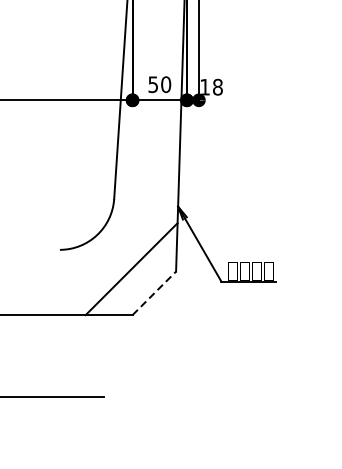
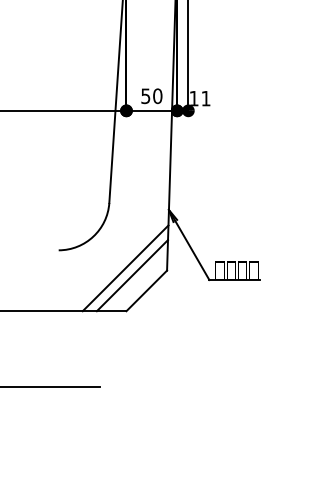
text: (217, 87) -> (205, 98), 18 -> 11
line: (139, 276) -> (132, 275), added
line: (154, 292) -> (146, 290), dashed -> solid

